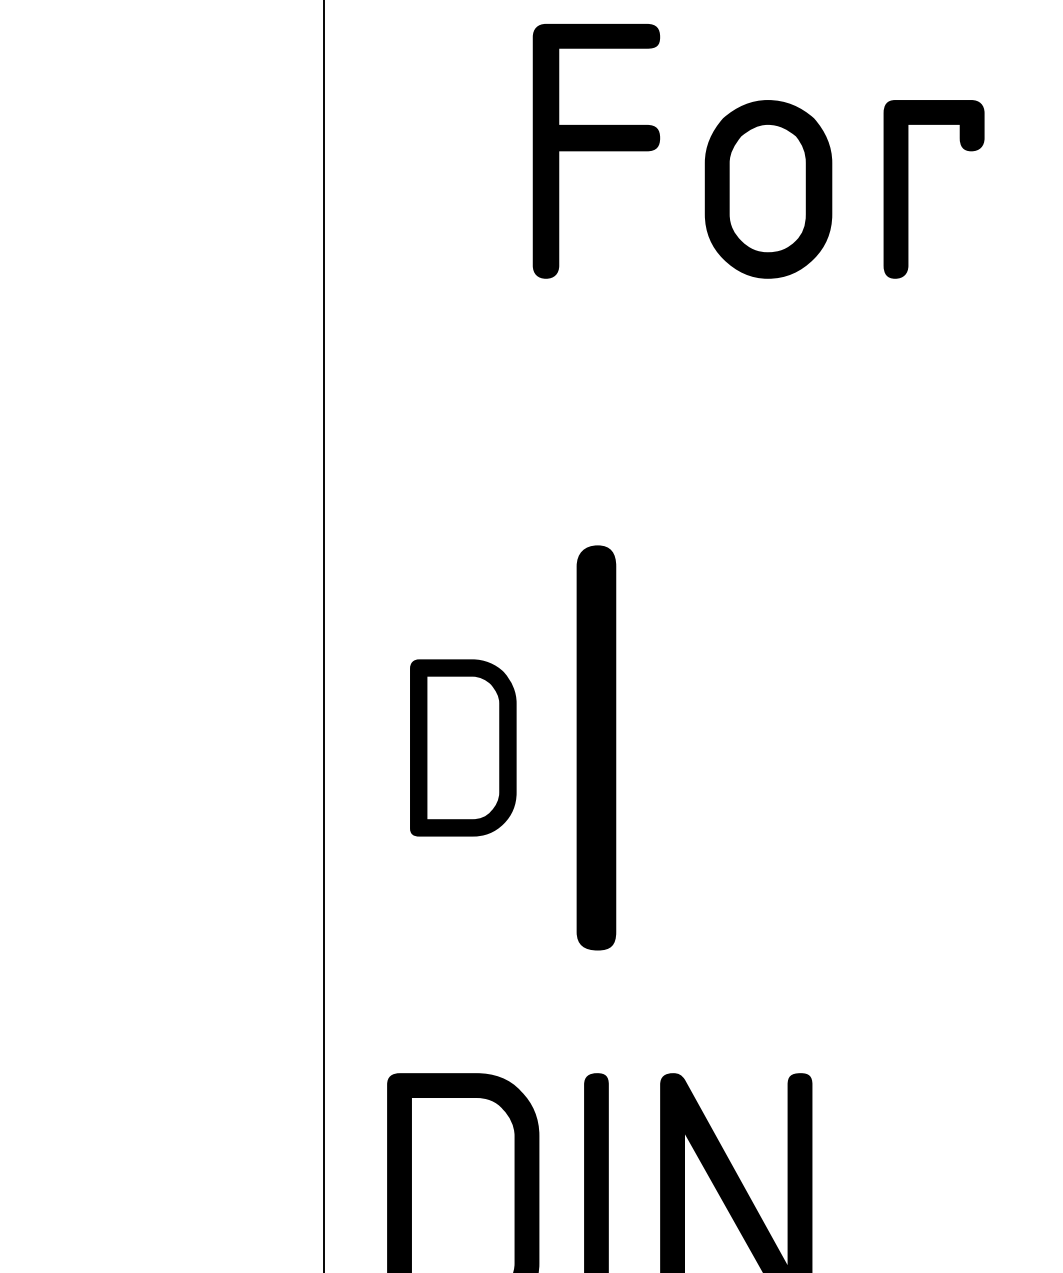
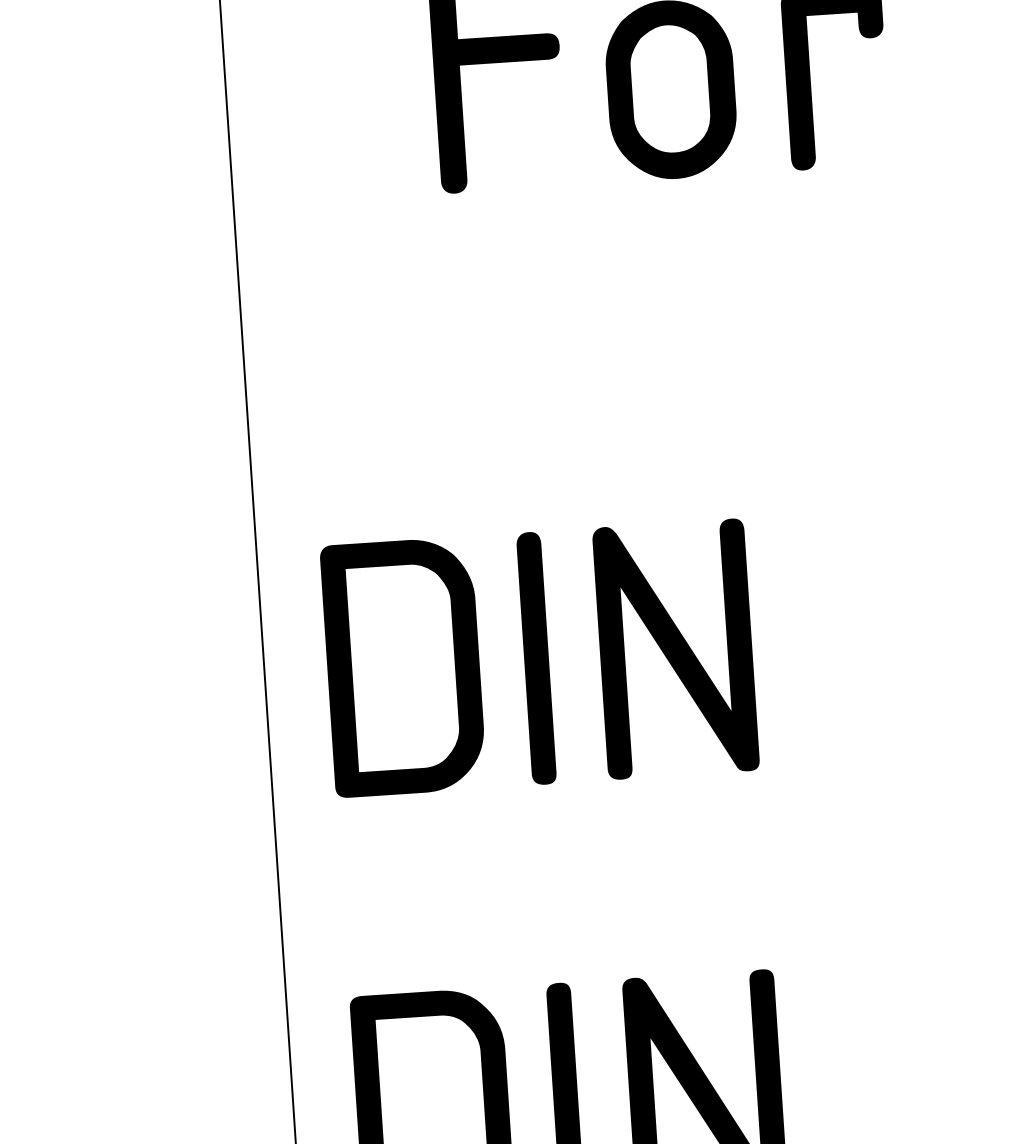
part: (463, 747) -> (403, 666), size x1.43
part: (596, 747) -> (536, 657), size x0.62
fill: (736, 747) -> (676, 648), added

